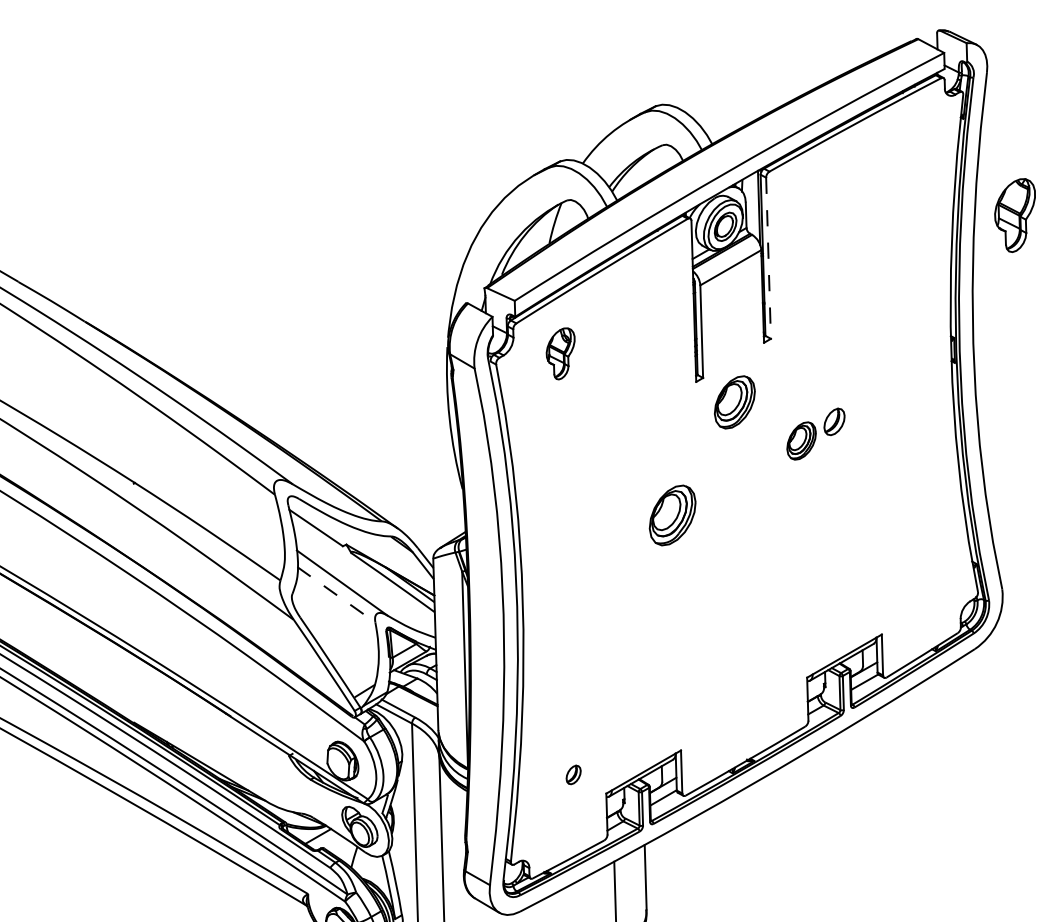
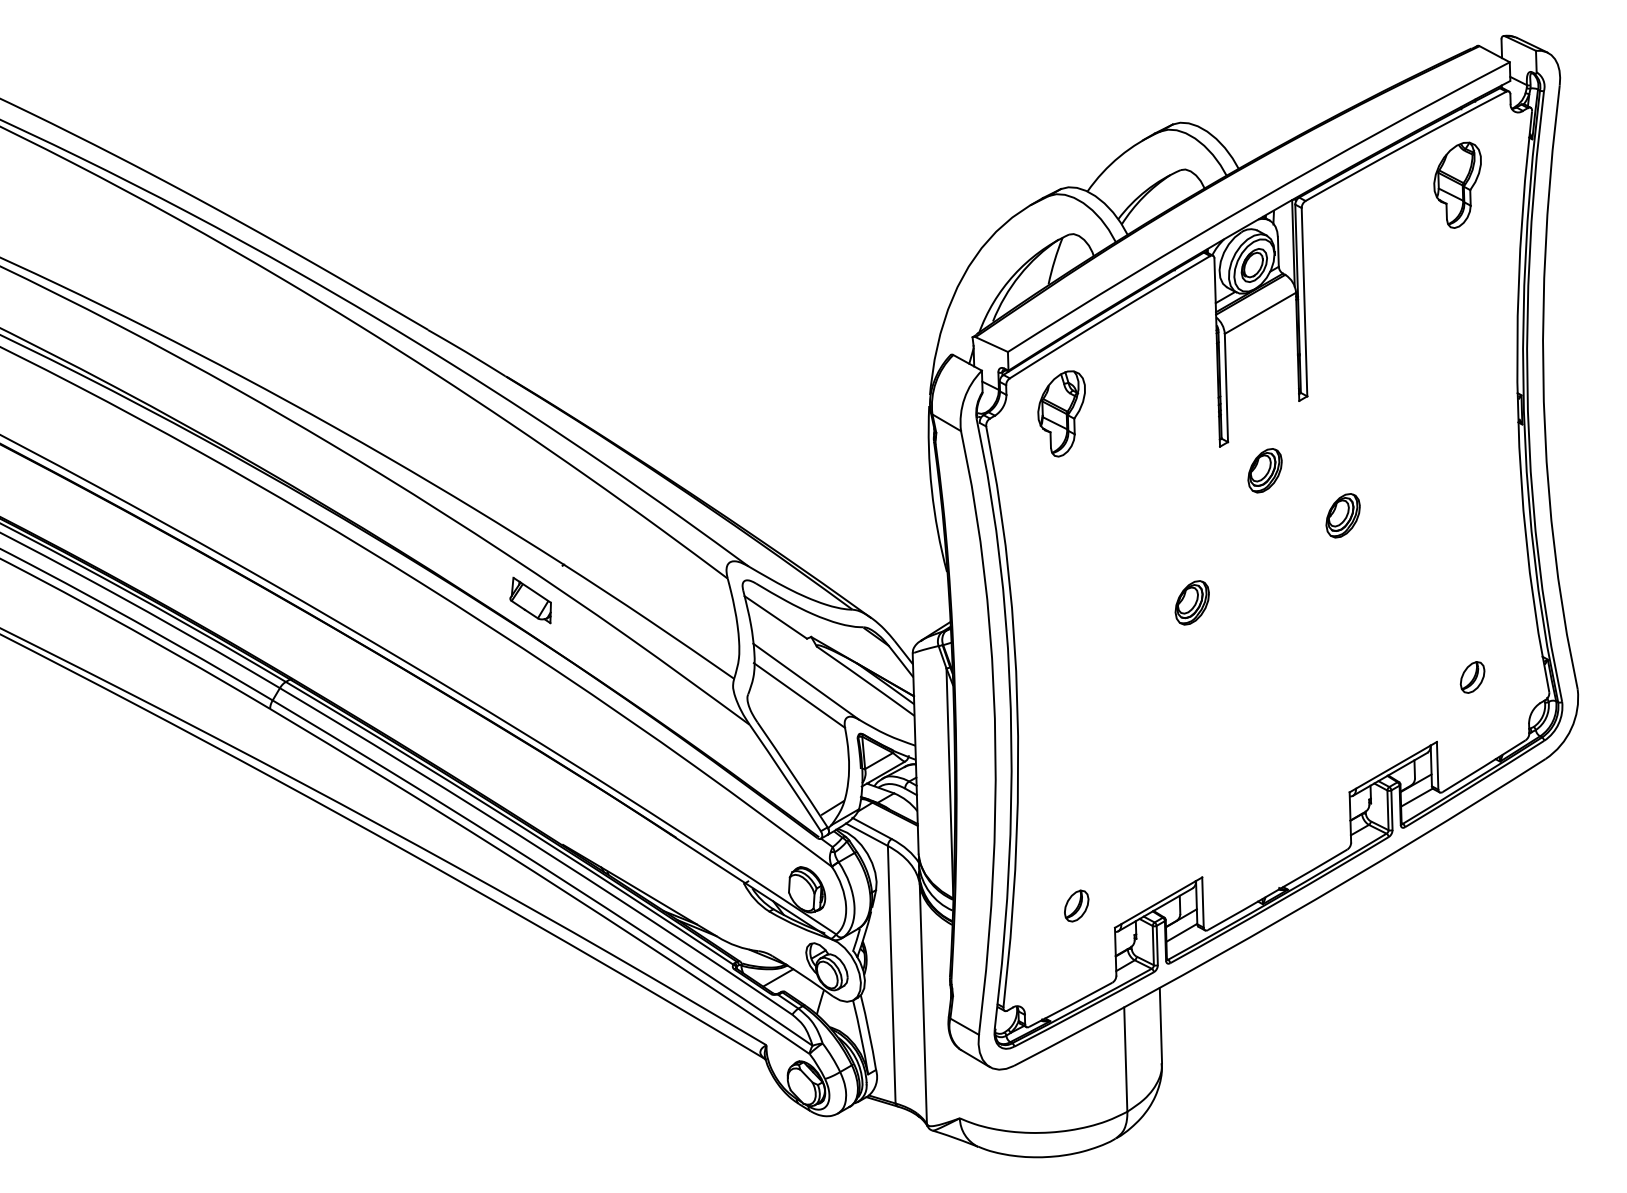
part: (1014, 214) -> (1457, 184), moved
line: (768, 258) -> (1304, 302), dashed -> solid
part: (560, 353) -> (1061, 413), size x1.43
part: (734, 402) -> (1264, 470), size x0.71
part: (834, 421) -> (1472, 677), moved
part: (106, 513) -> (530, 600), added
part: (671, 515) -> (1191, 602), size x0.62
line: (336, 594) -> (799, 695), dashed -> solid
part: (573, 774) -> (1076, 905), size x1.43

